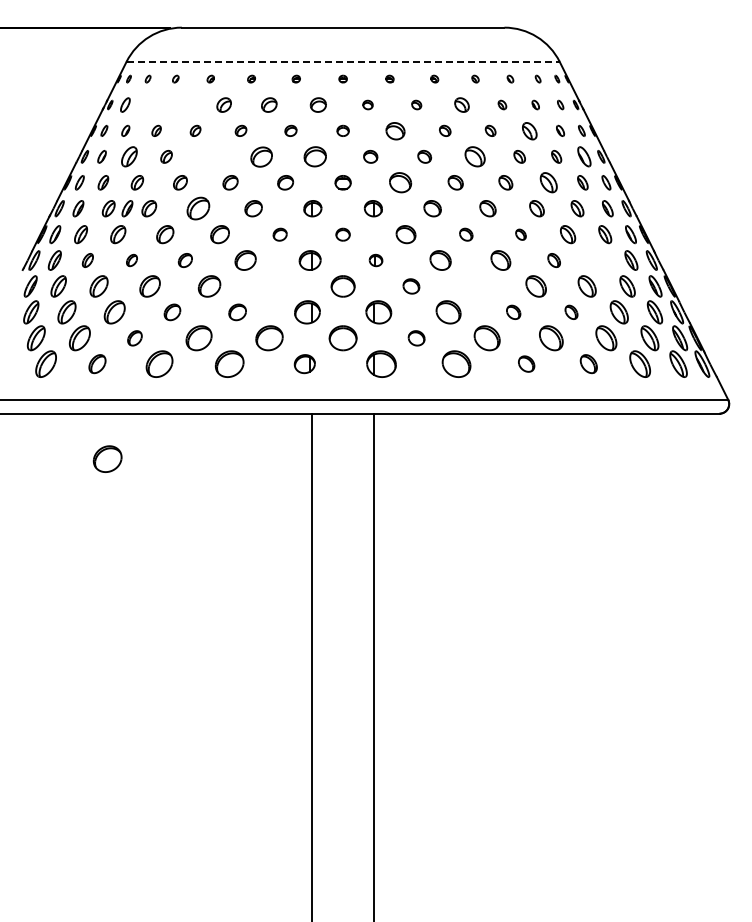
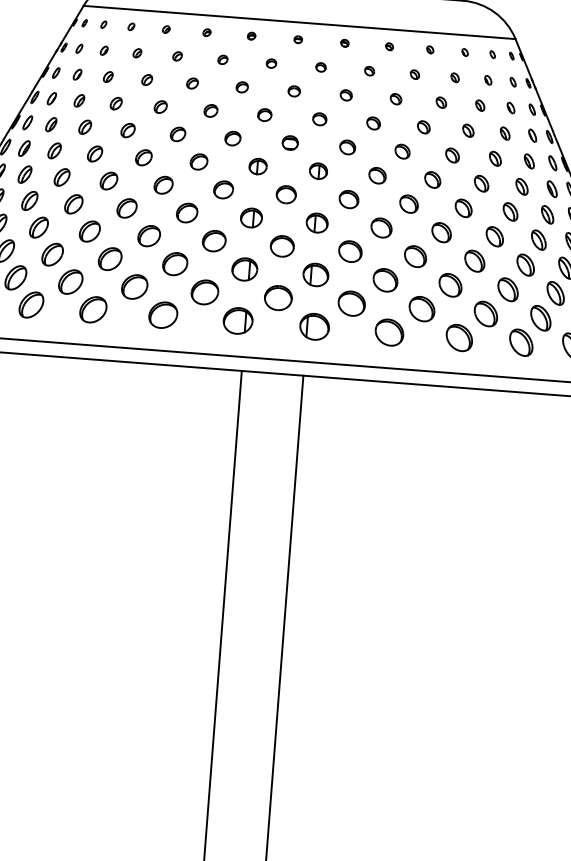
line: (343, 61) -> (299, 22), dashed -> solid
part: (125, 104) -> (79, 48), size x0.62
part: (150, 104) -> (104, 50), added
part: (183, 104) -> (137, 52), added
part: (223, 104) -> (177, 55), size x0.62
part: (269, 104) -> (222, 59), size x0.62
part: (317, 104) -> (270, 63), size x0.62
part: (462, 104) -> (415, 74), size x0.62
part: (394, 130) -> (345, 94), size x0.62
part: (529, 130) -> (480, 105), size x0.62
part: (129, 156) -> (79, 100), size x0.62
part: (211, 156) -> (161, 106), added
part: (261, 156) -> (210, 110), size x0.62
part: (315, 156) -> (264, 114), size x0.62
part: (474, 156) -> (423, 126), size x0.62
part: (583, 156) -> (531, 135), size x0.62
part: (400, 182) -> (347, 147), size x0.71
part: (548, 182) -> (495, 158), size x0.71
part: (127, 208) -> (73, 152), removed
part: (197, 208) -> (143, 157), size x0.71
part: (279, 234) -> (222, 189), size x1.43
part: (342, 234) -> (285, 194), size x1.43
part: (466, 234) -> (409, 204), size x1.43
part: (520, 234) -> (463, 208), size x1.67
part: (87, 260) -> (29, 200), size x1.43
part: (131, 260) -> (73, 204), size x1.67
part: (185, 260) -> (127, 208), size x1.43
part: (375, 260) -> (316, 223), size x1.67
part: (553, 260) -> (494, 236), size x1.43
part: (598, 260) -> (538, 240), added
part: (274, 286) -> (213, 241), added
part: (411, 286) -> (350, 251), size x1.43
part: (476, 286) -> (415, 256), added
part: (172, 312) -> (110, 259), size x1.43
part: (237, 312) -> (175, 264), size x1.43
part: (513, 312) -> (450, 285), size x1.67
part: (571, 312) -> (508, 289), size x1.67
part: (134, 338) -> (70, 282), size x1.67
part: (416, 338) -> (351, 303), size x1.67
part: (97, 363) -> (31, 304), size x1.43
part: (304, 363) -> (237, 320), size x1.43
part: (526, 363) -> (459, 337), size x1.67
part: (588, 363) -> (521, 342), size x1.43
part: (107, 458) -> (34, 399), removed

